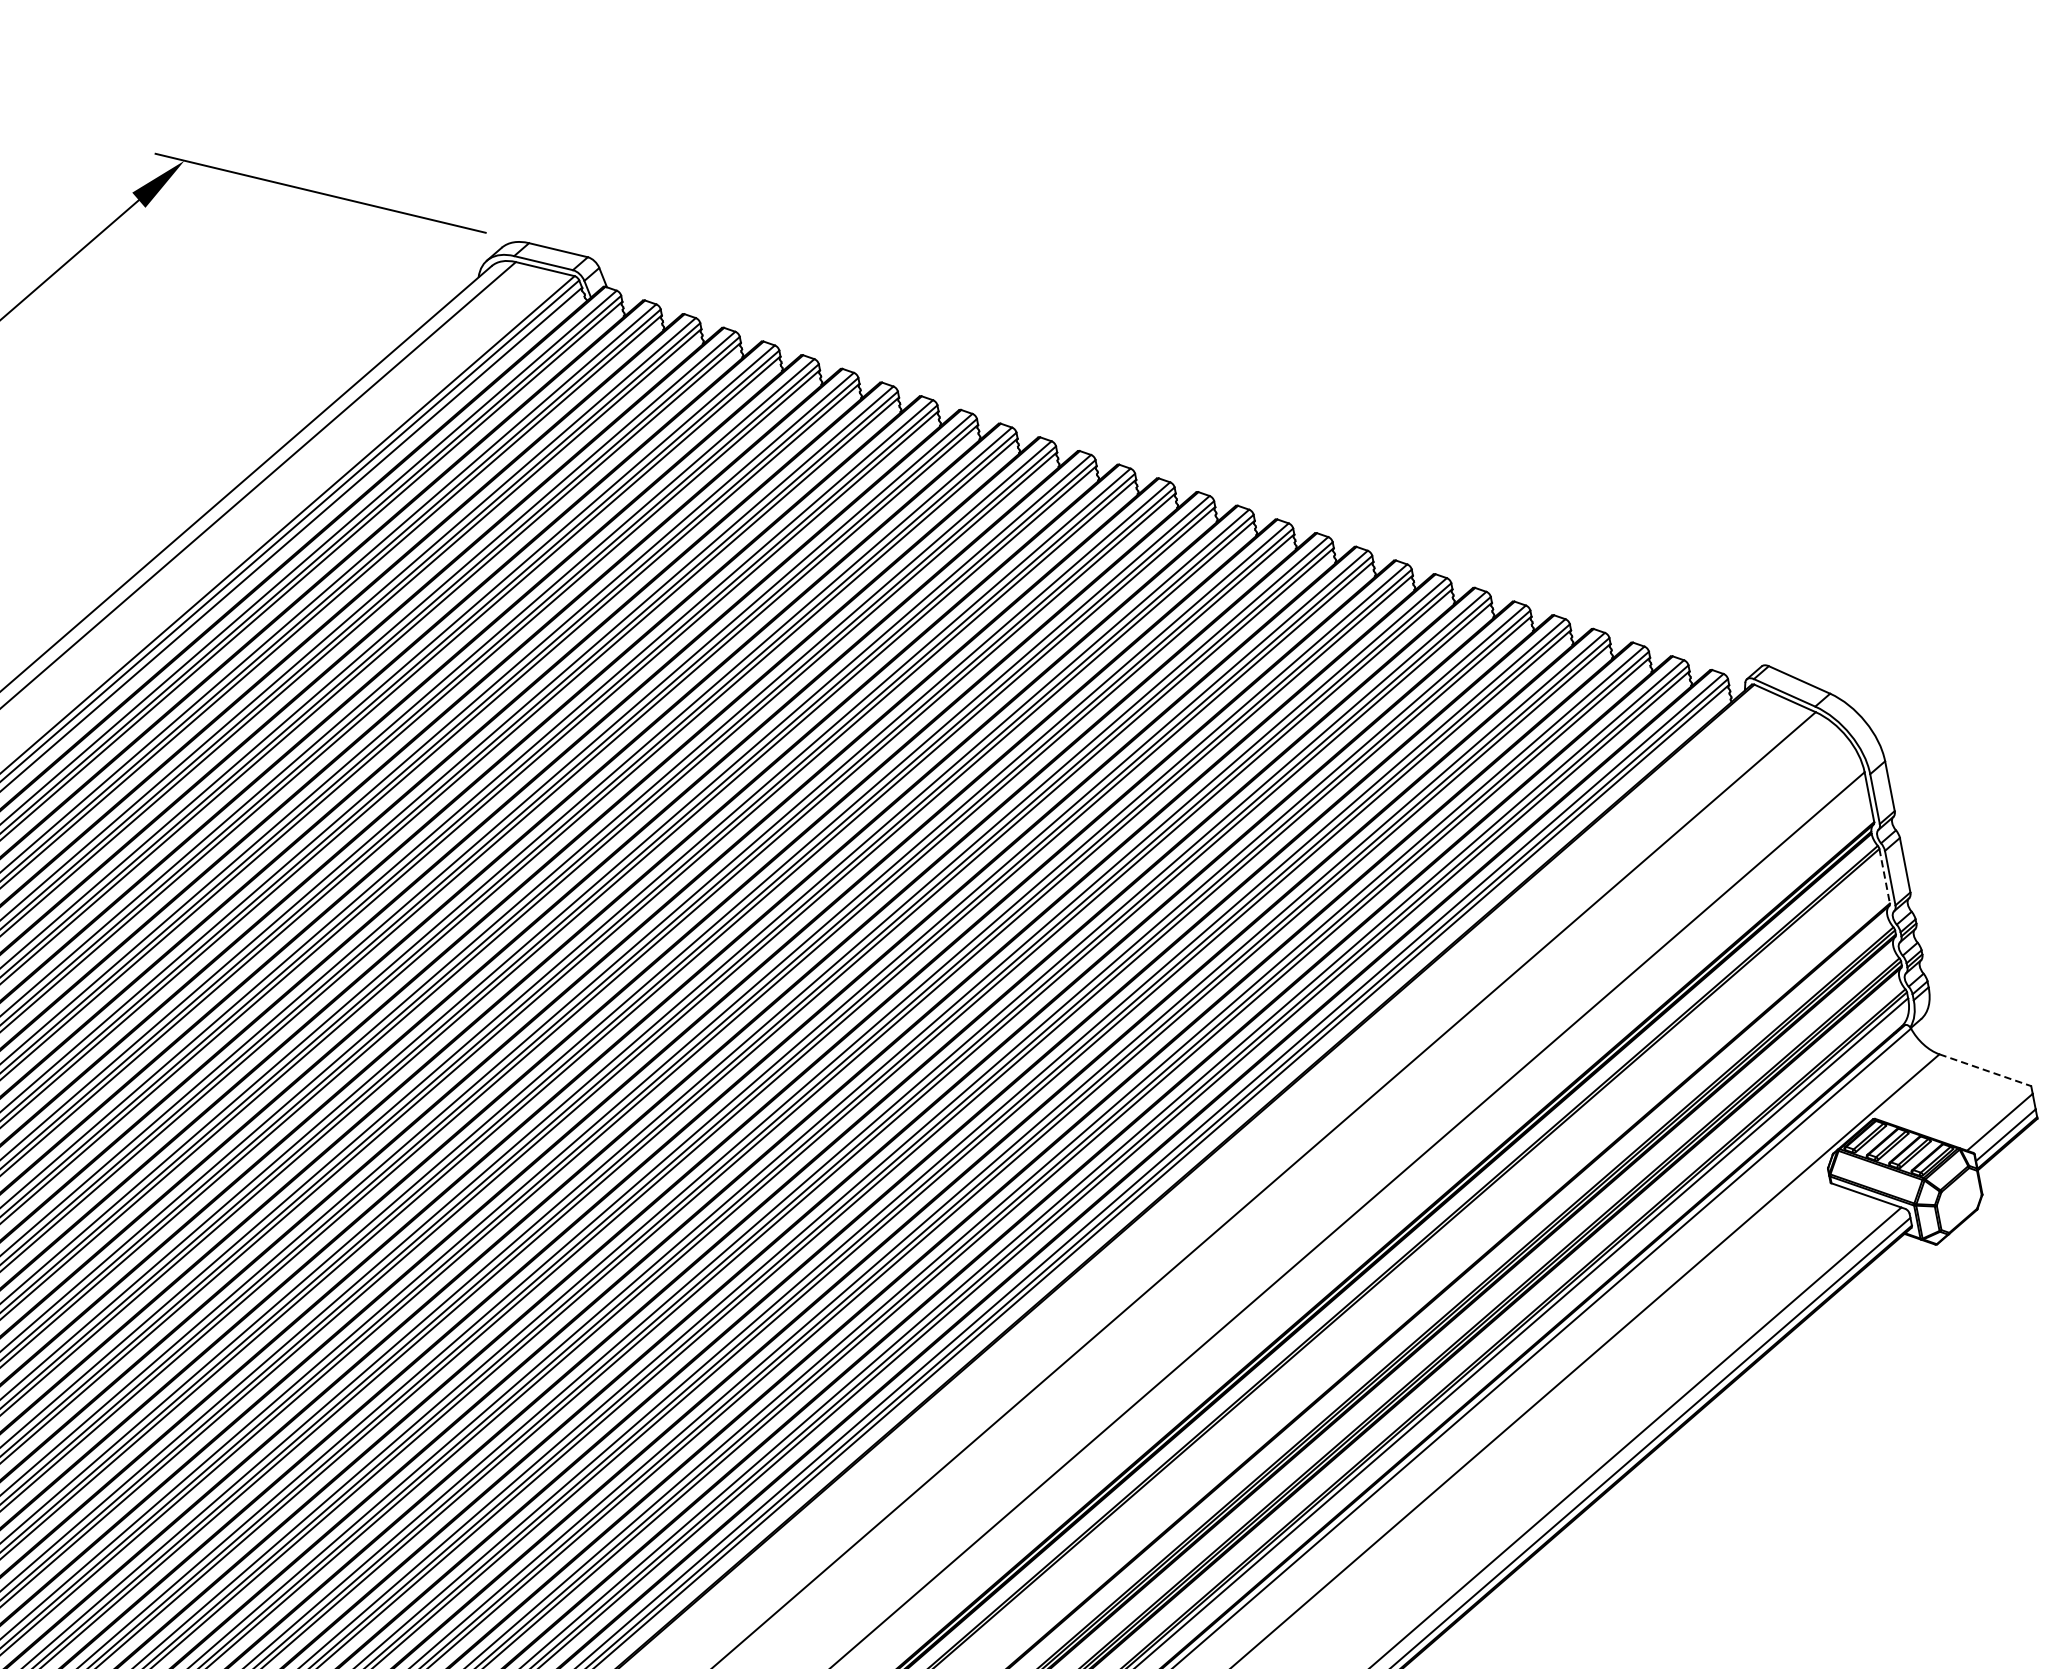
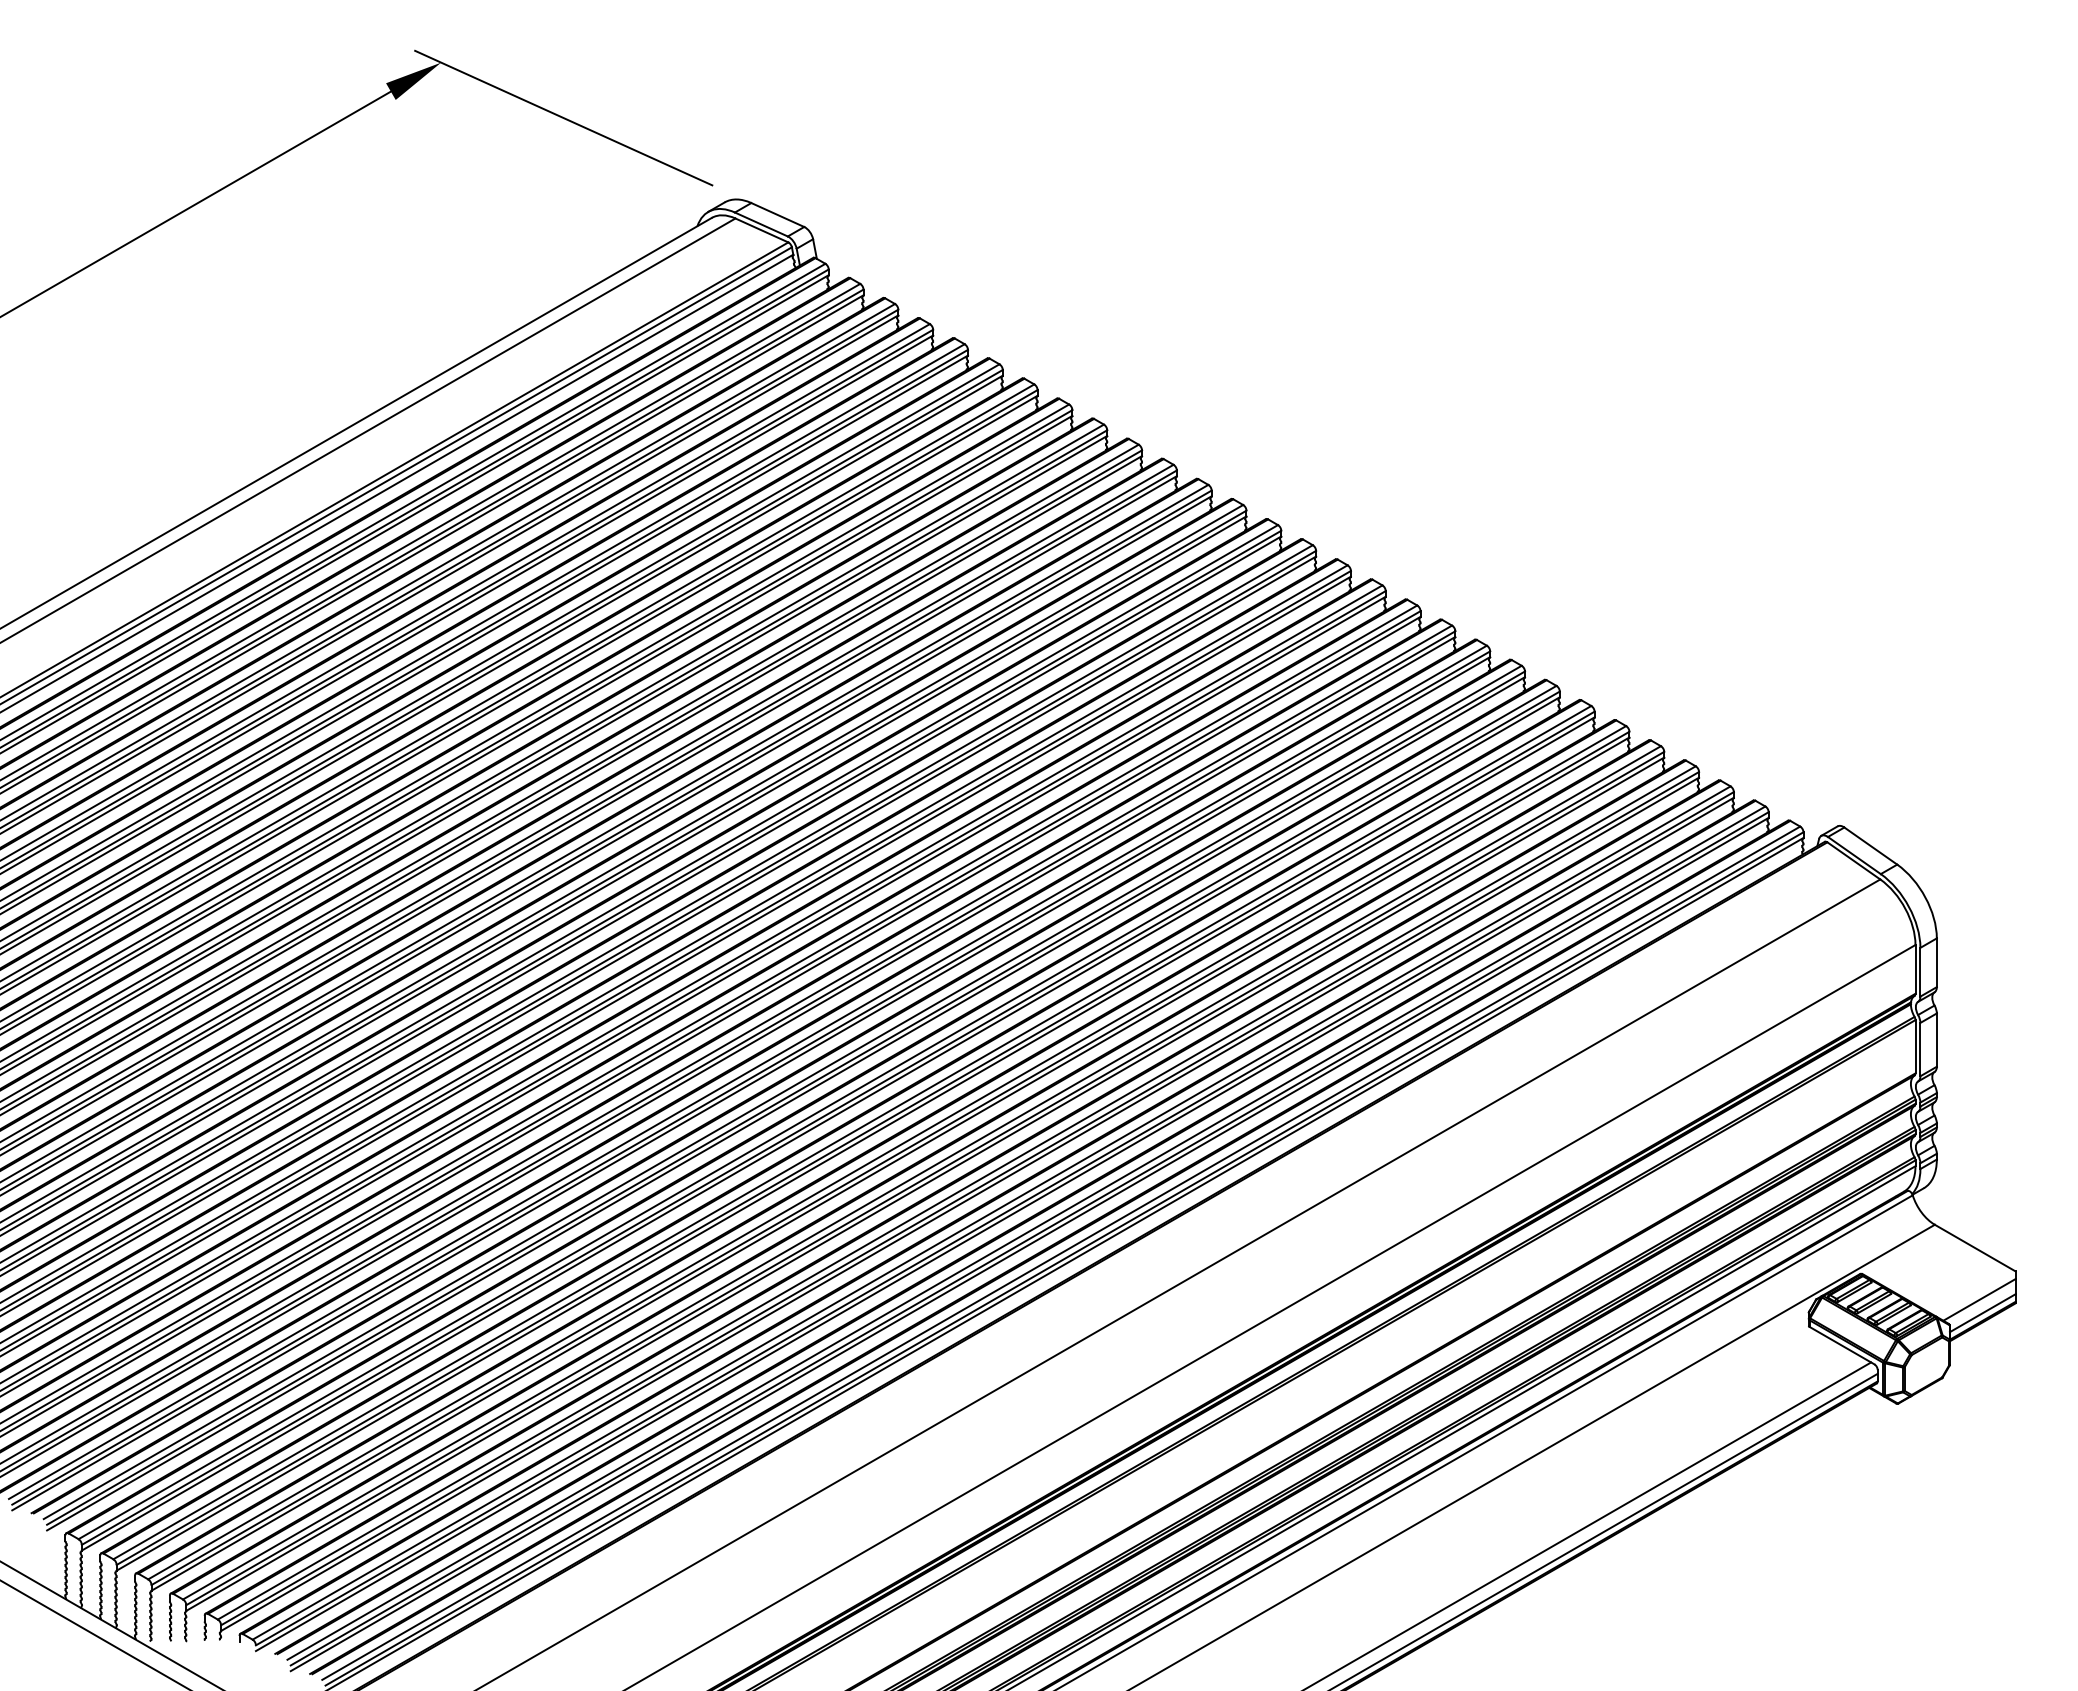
line: (1884, 875) -> (1915, 1046), dashed -> solid
line: (1985, 1070) -> (1975, 1248), dashed -> solid

